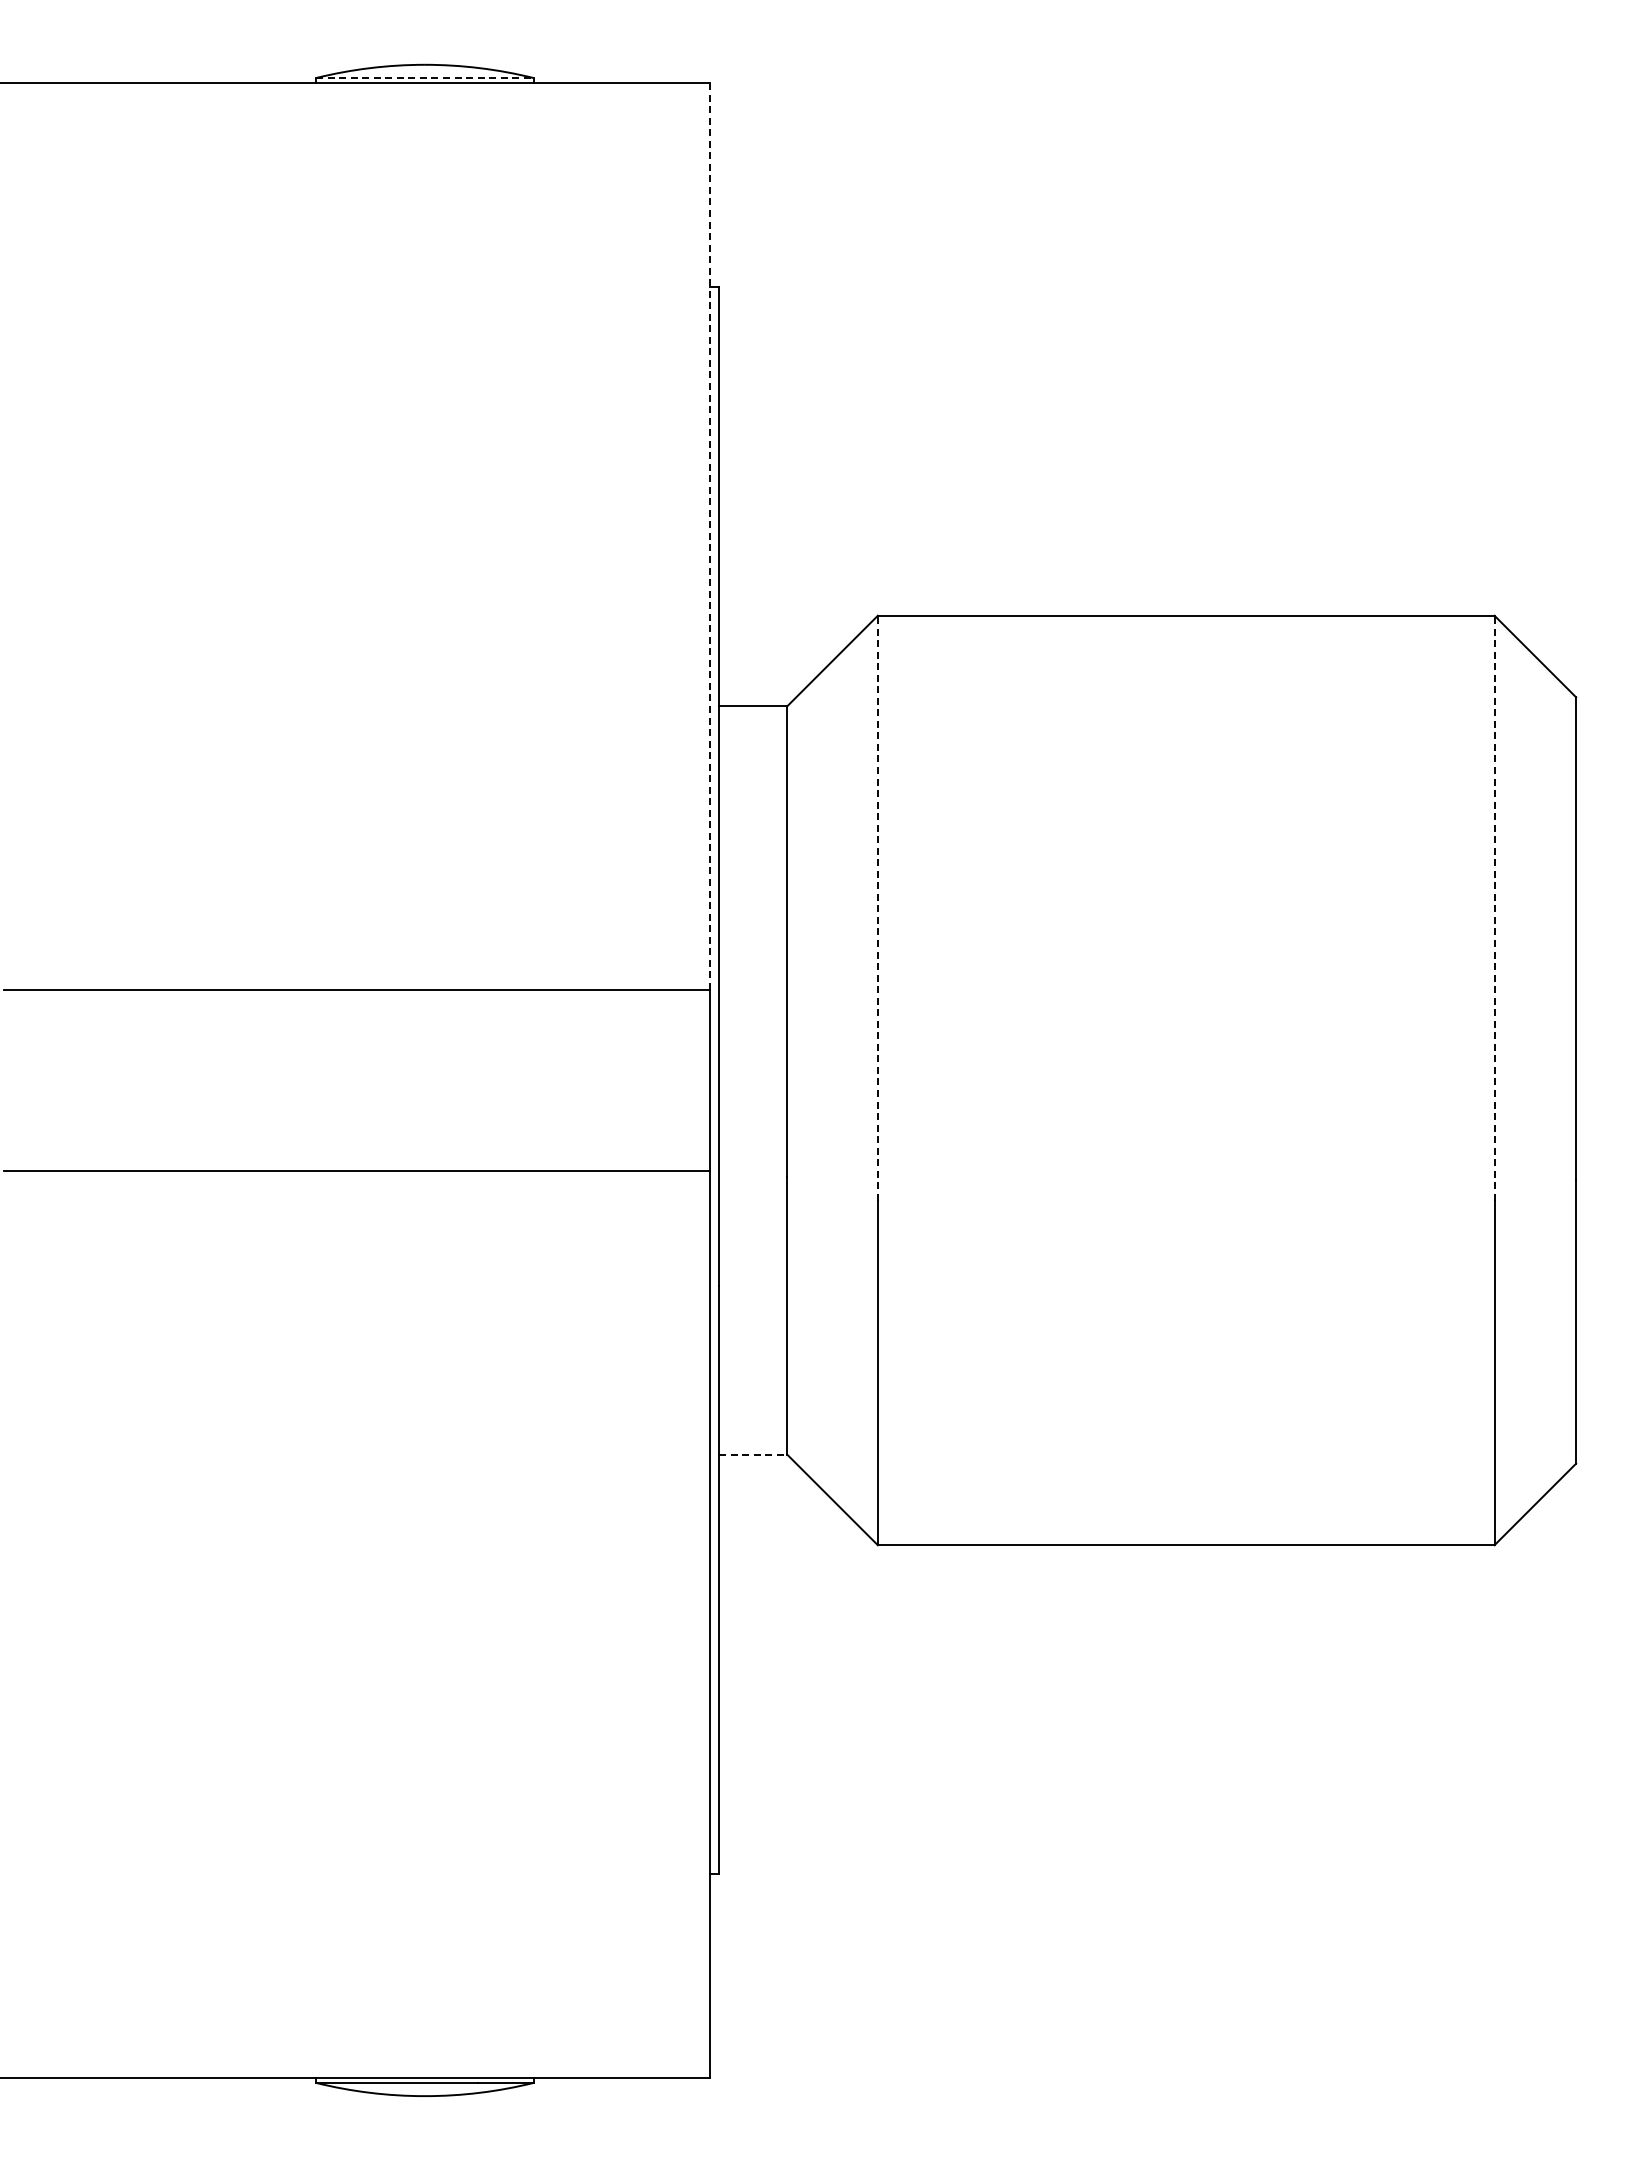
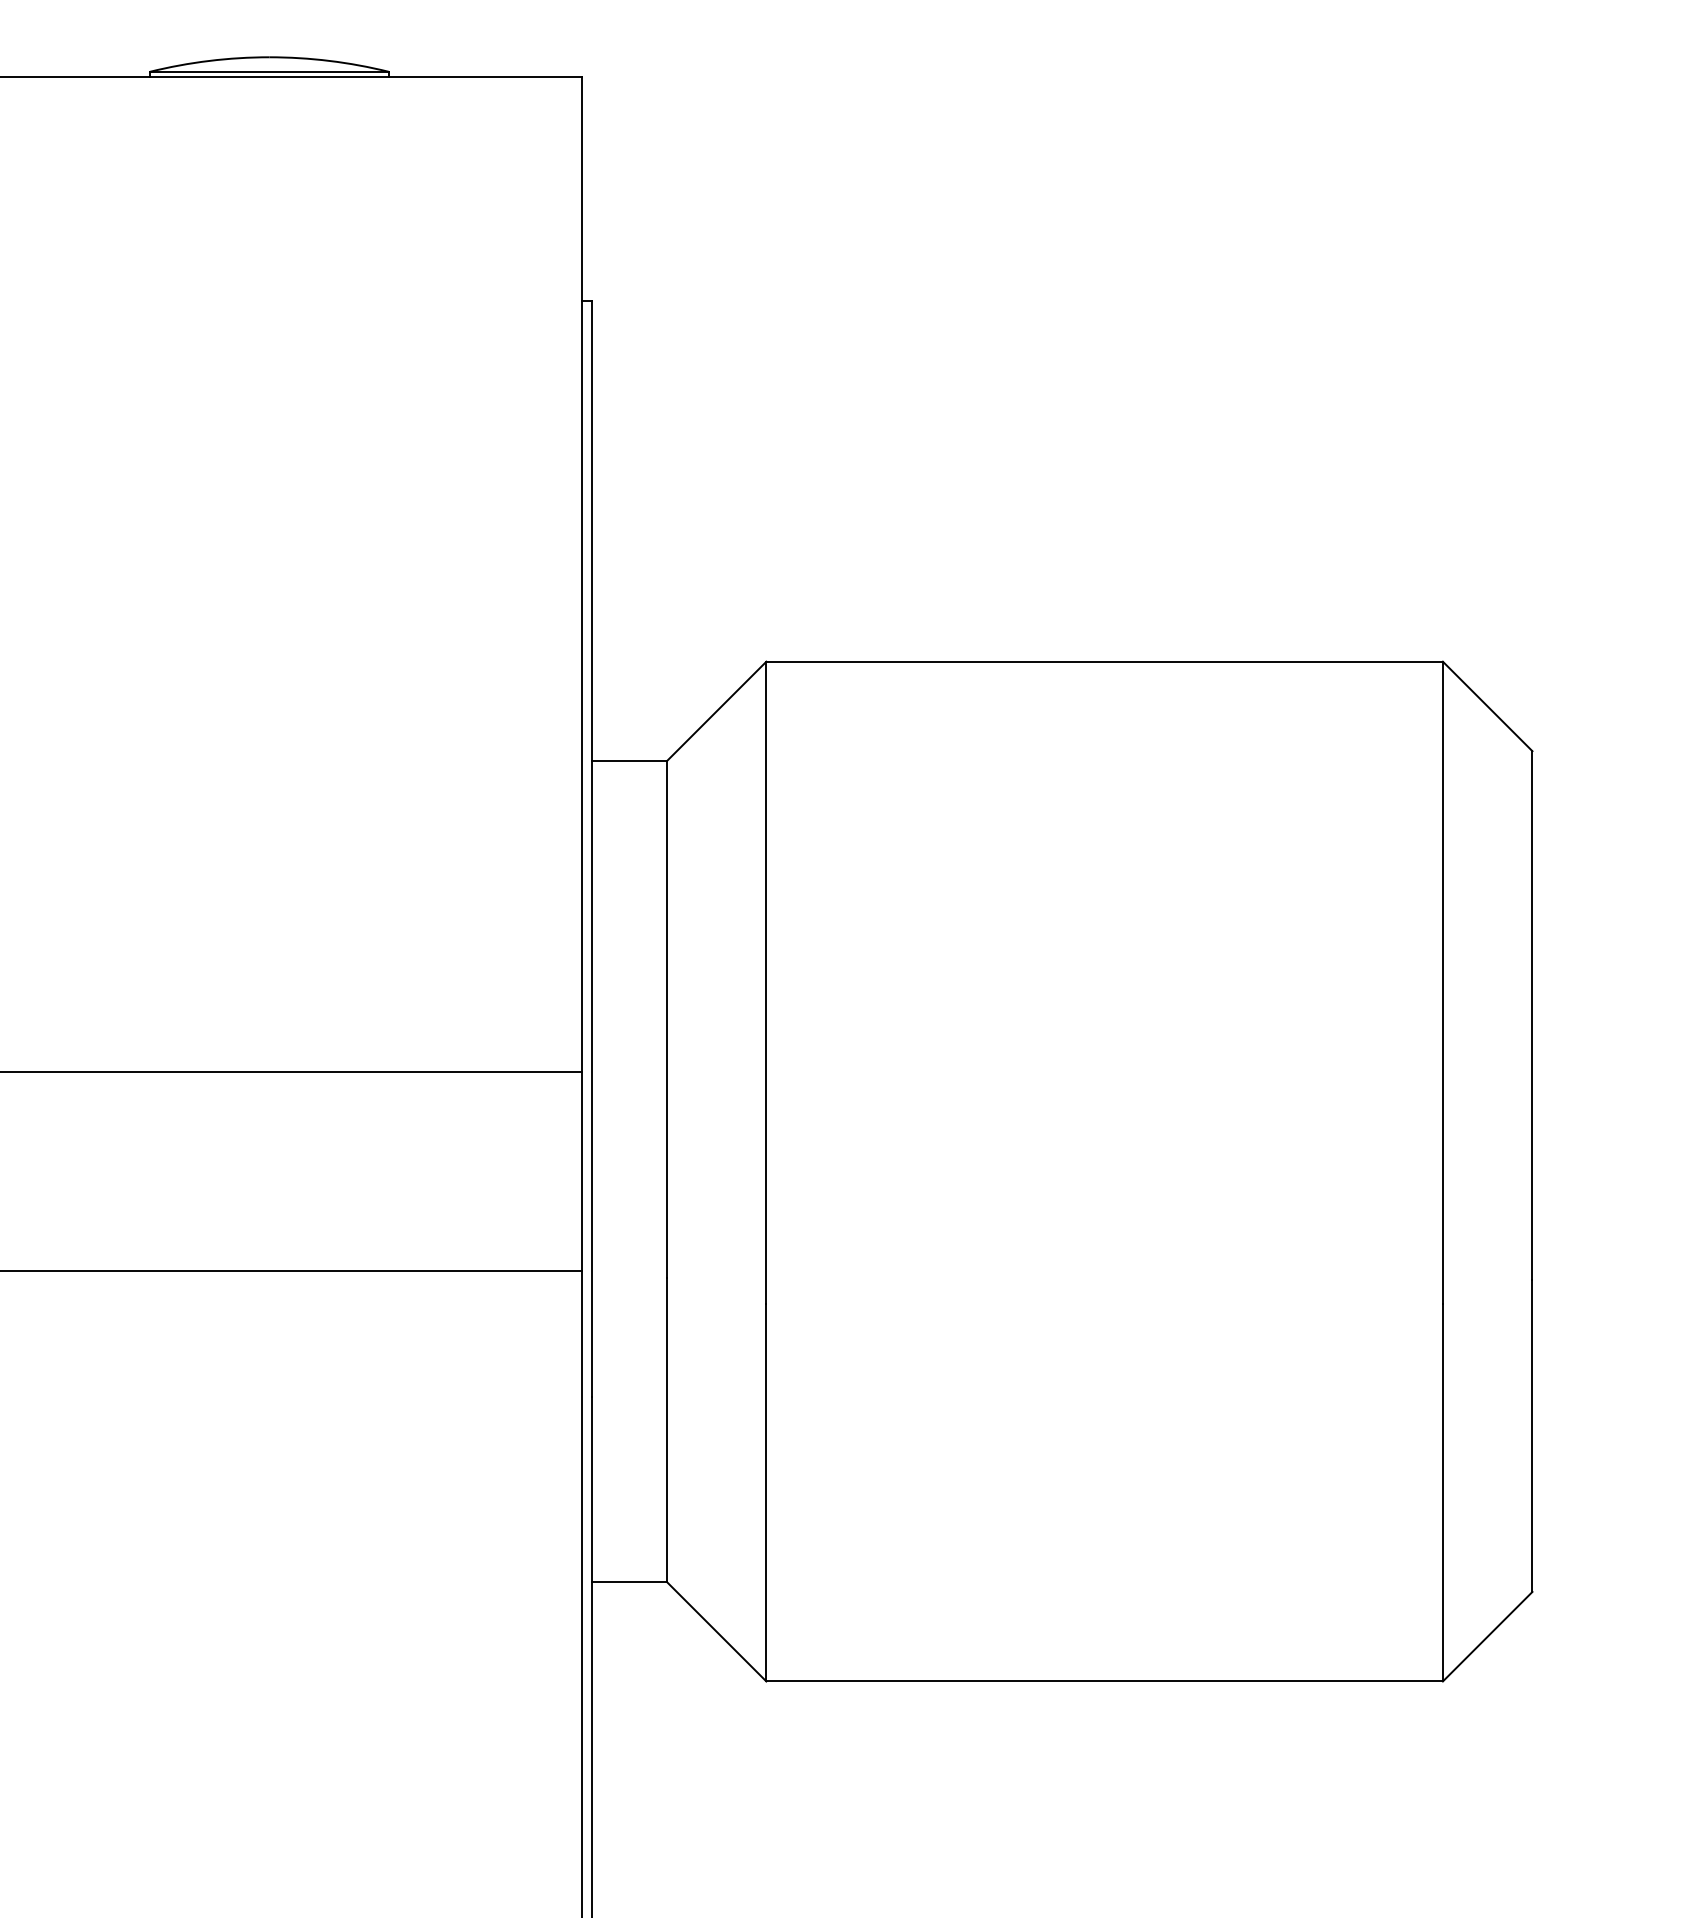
line: (424, 78) -> (268, 72), dashed -> solid
line: (710, 535) -> (582, 573), dashed -> solid
line: (877, 908) -> (765, 982), dashed -> solid
line: (1494, 908) -> (1442, 982), dashed -> solid
line: (753, 1454) -> (629, 1581), dashed -> solid

